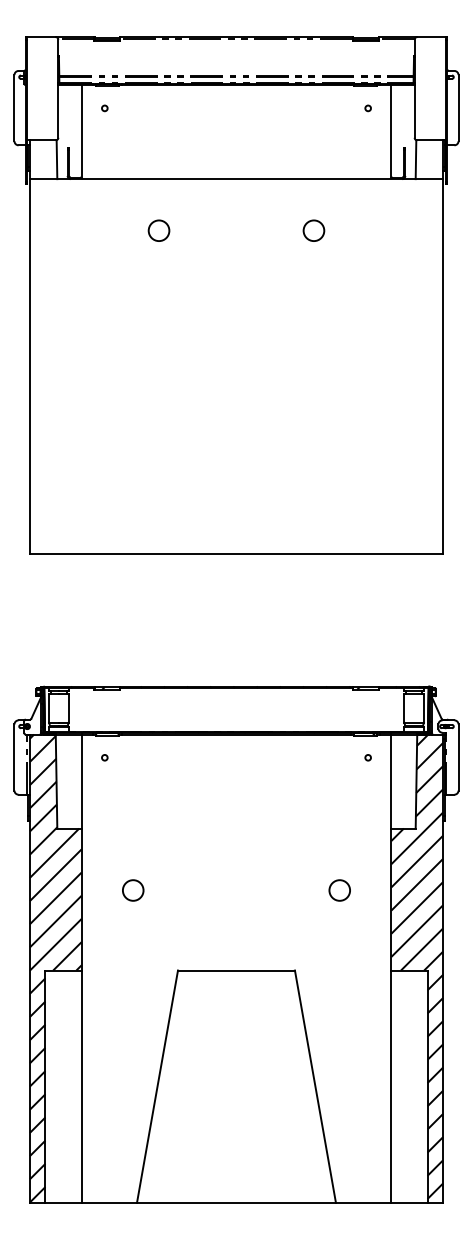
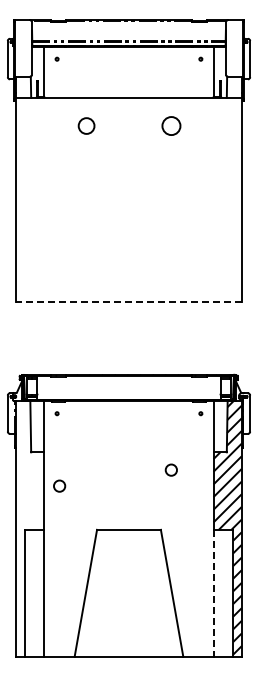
circle: (158, 229) -> (86, 125), size x1.4
circle: (312, 229) -> (170, 125), size x1.6
line: (237, 554) -> (129, 302), solid -> dashed
circle: (132, 889) -> (59, 485), moved
circle: (338, 889) -> (170, 469), moved
hatch: (56, 968) -> (30, 528), removed
line: (391, 1087) -> (213, 593), solid -> dashed

